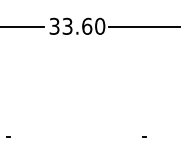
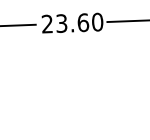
text: (54, 26) -> (47, 24), 33.60 -> 23.60

